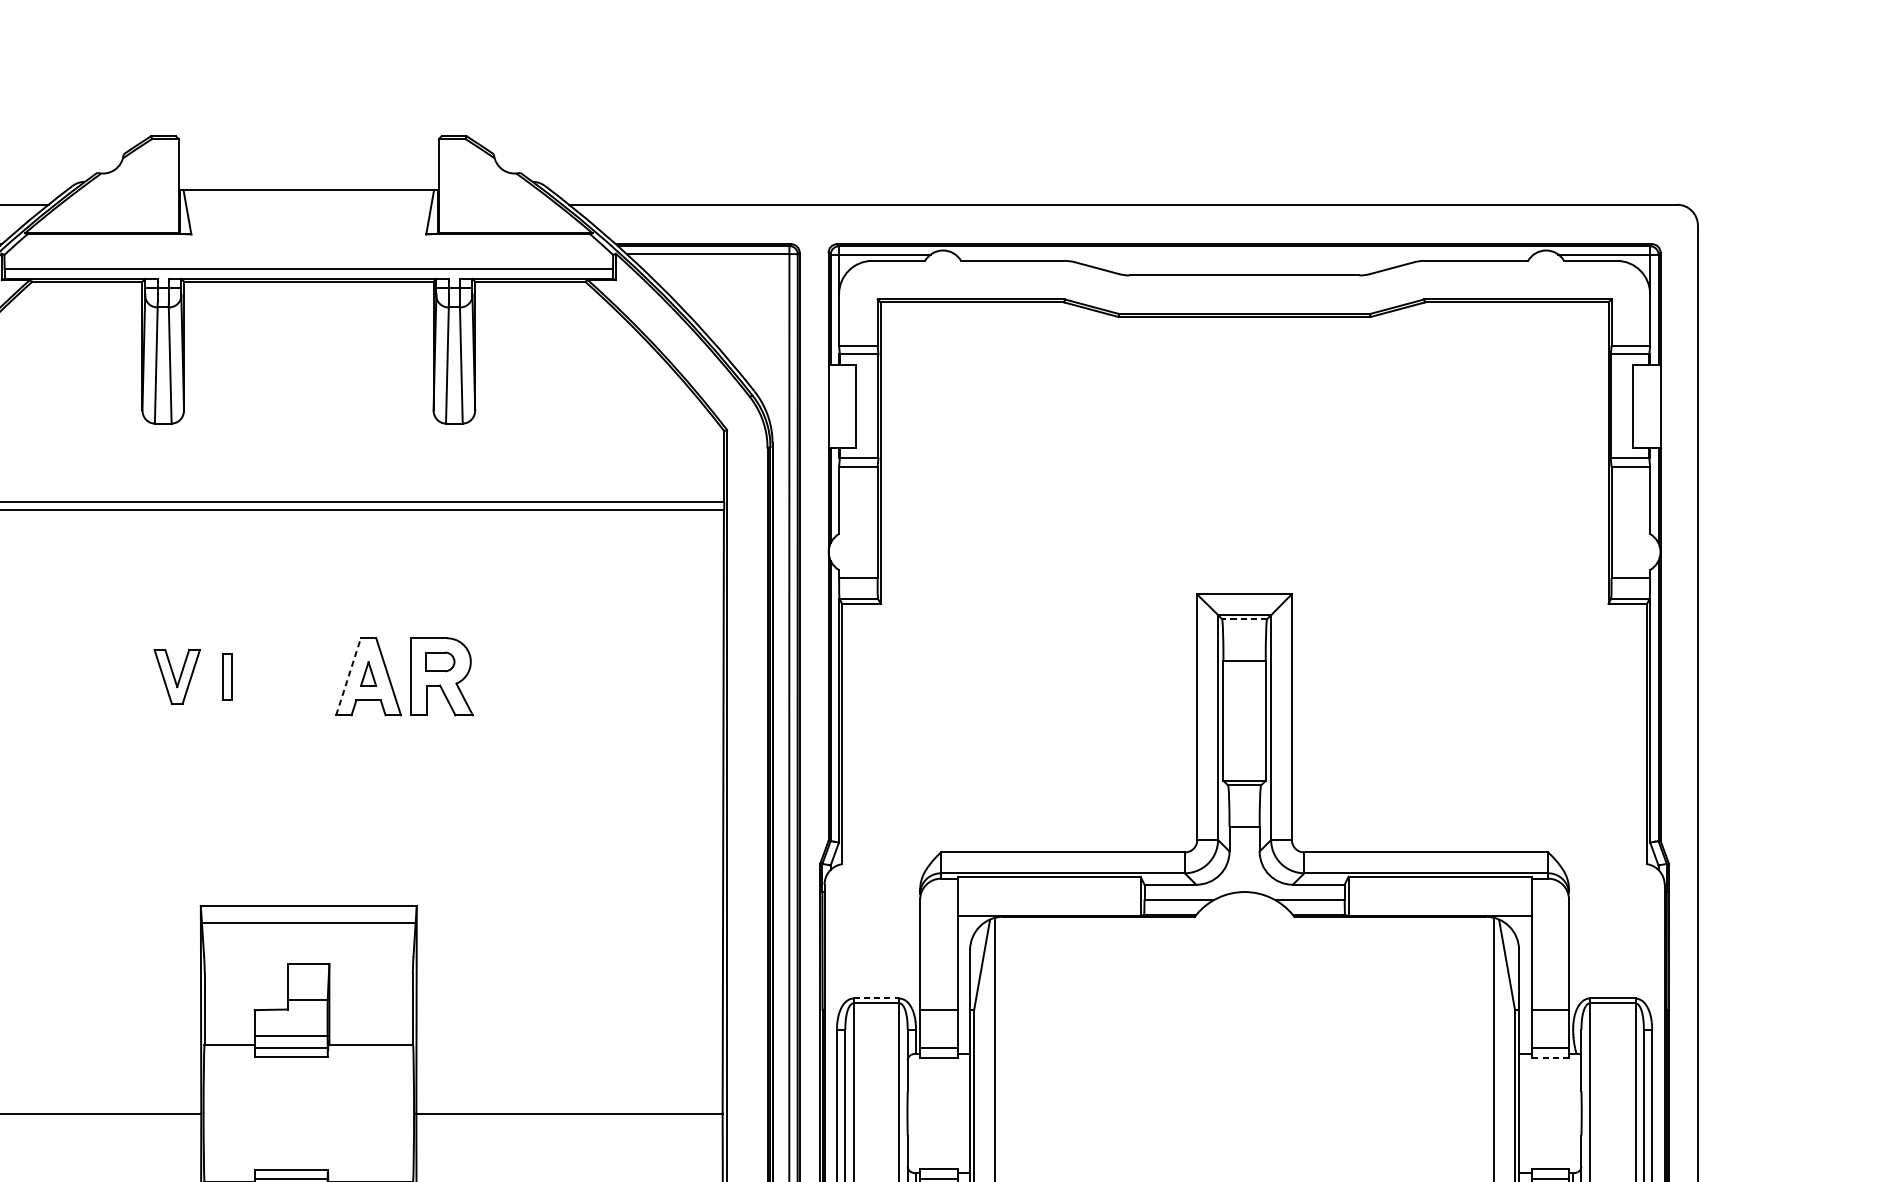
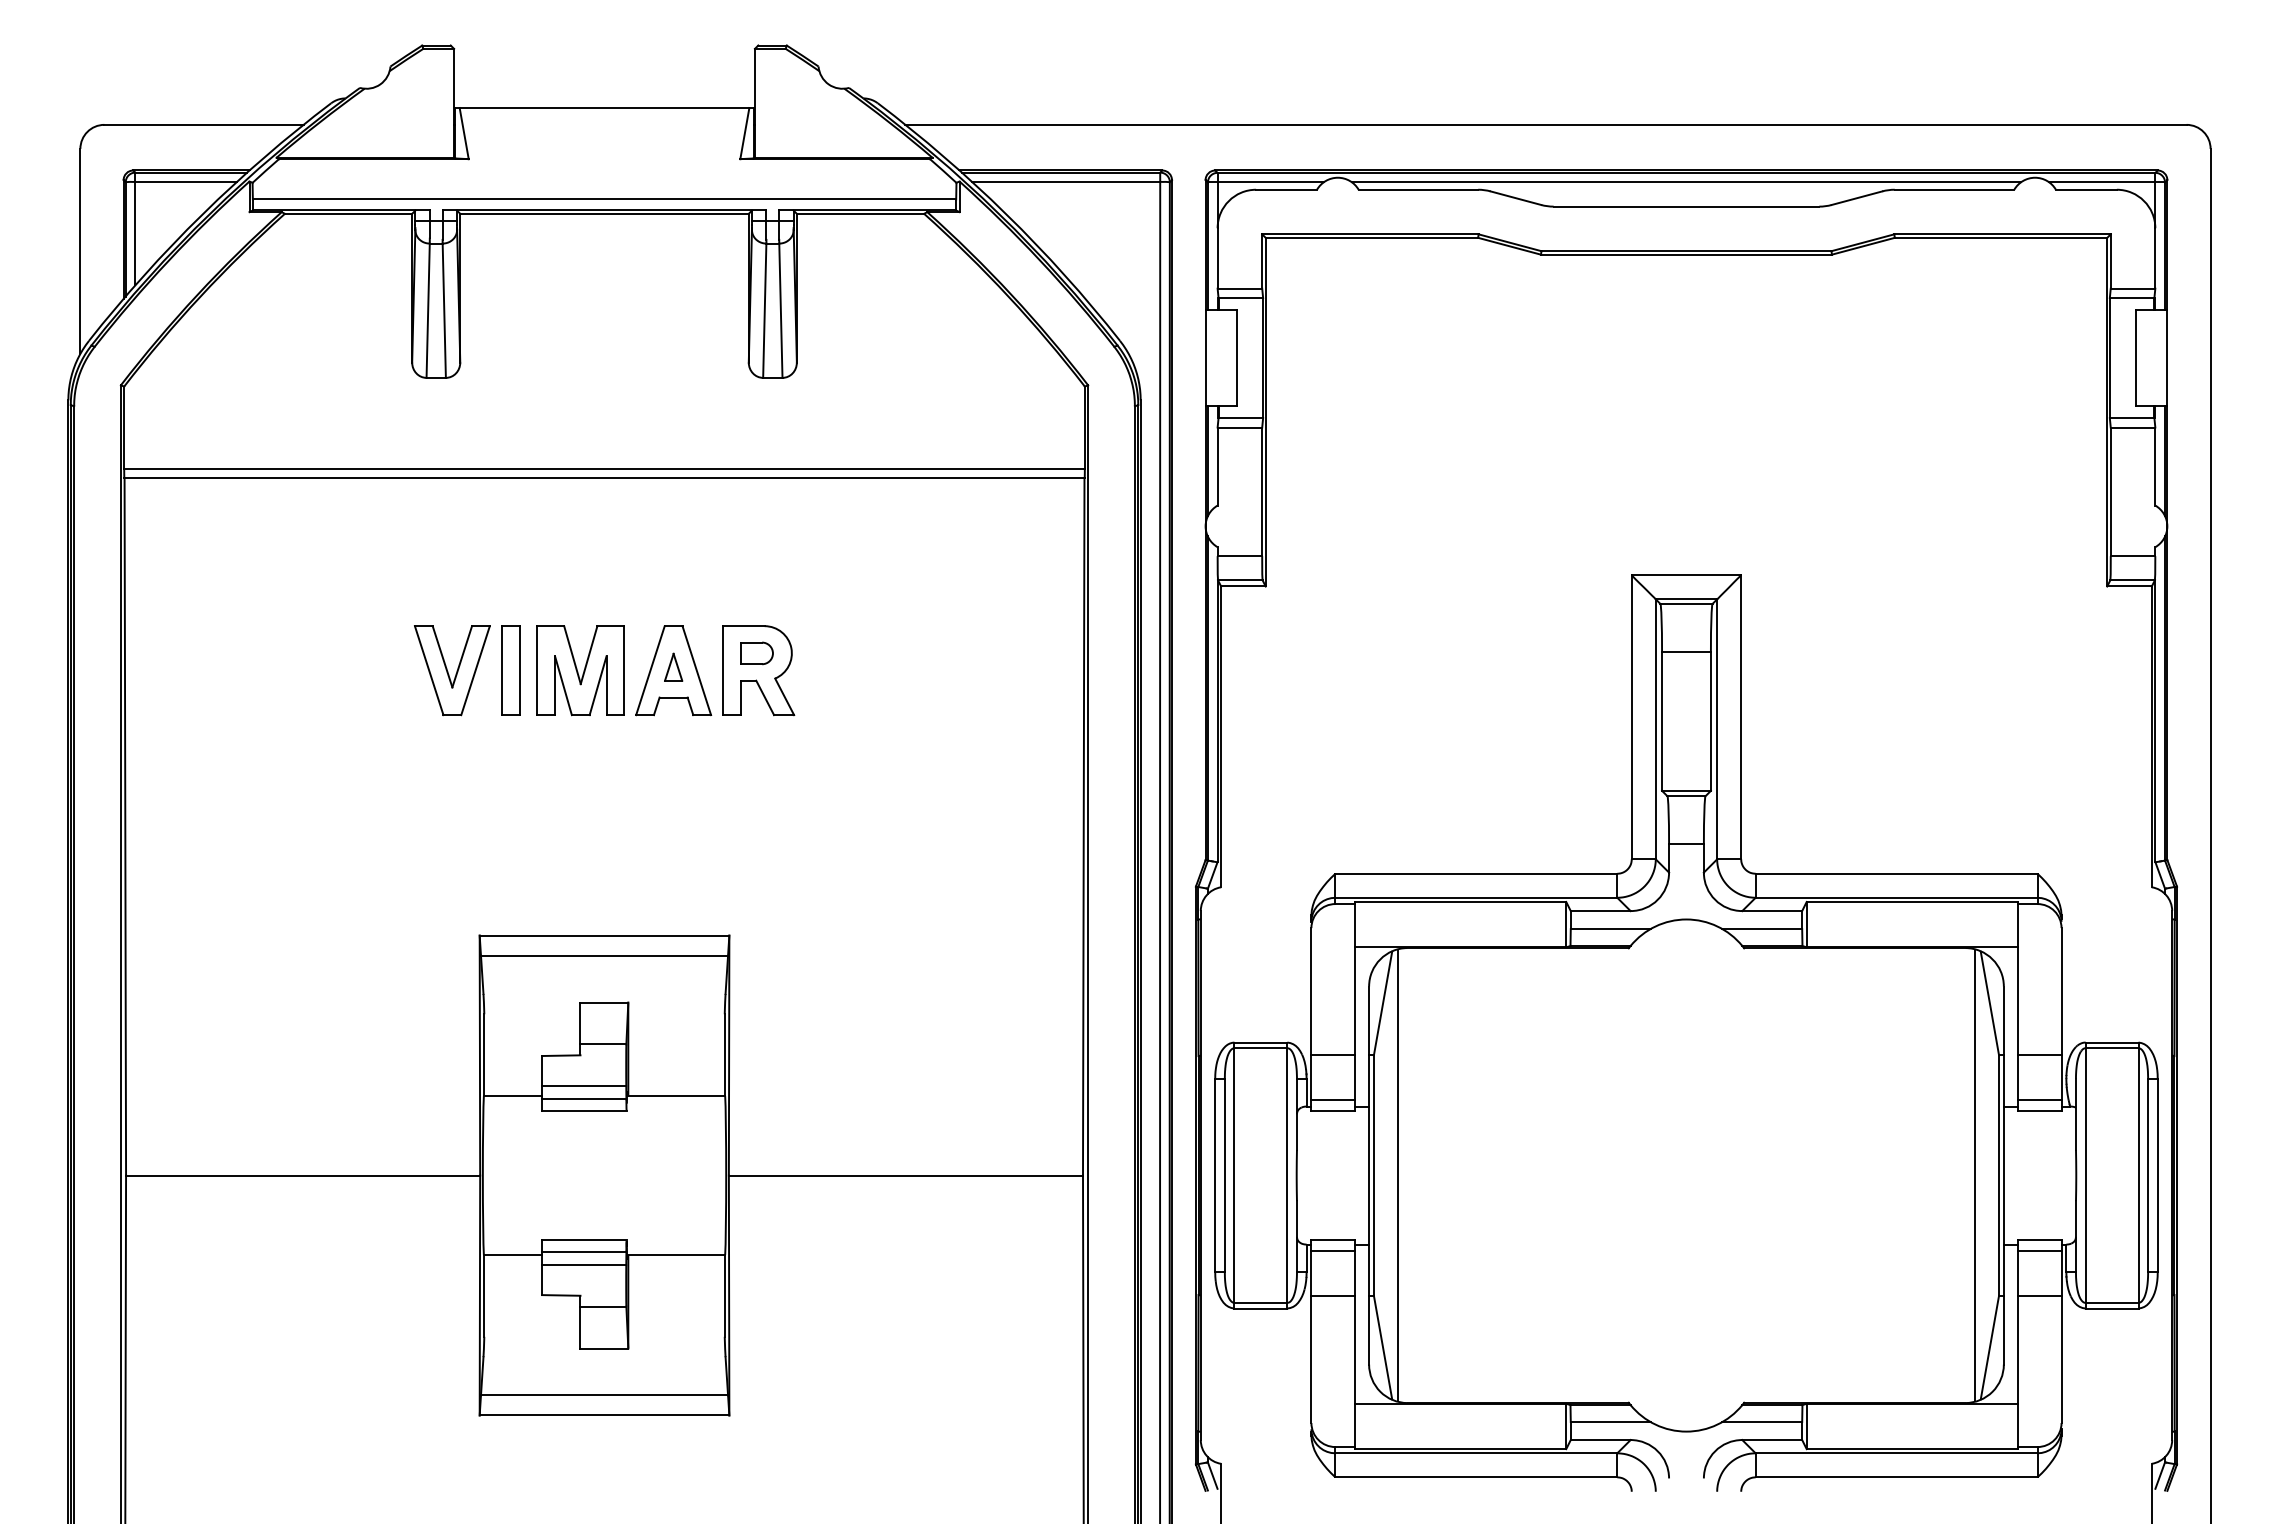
line: (1243, 254) -> (1685, 182), added
line: (1243, 618) -> (1685, 603), dashed -> solid
part: (177, 676) -> (452, 670), size x1.43
part: (227, 676) -> (510, 670), size x1.67
part: (288, 676) -> (580, 670), added
line: (348, 676) -> (650, 670), dashed -> solid
line: (877, 998) -> (1261, 1042), dashed -> solid
line: (1549, 1058) -> (2039, 1111), dashed -> solid

